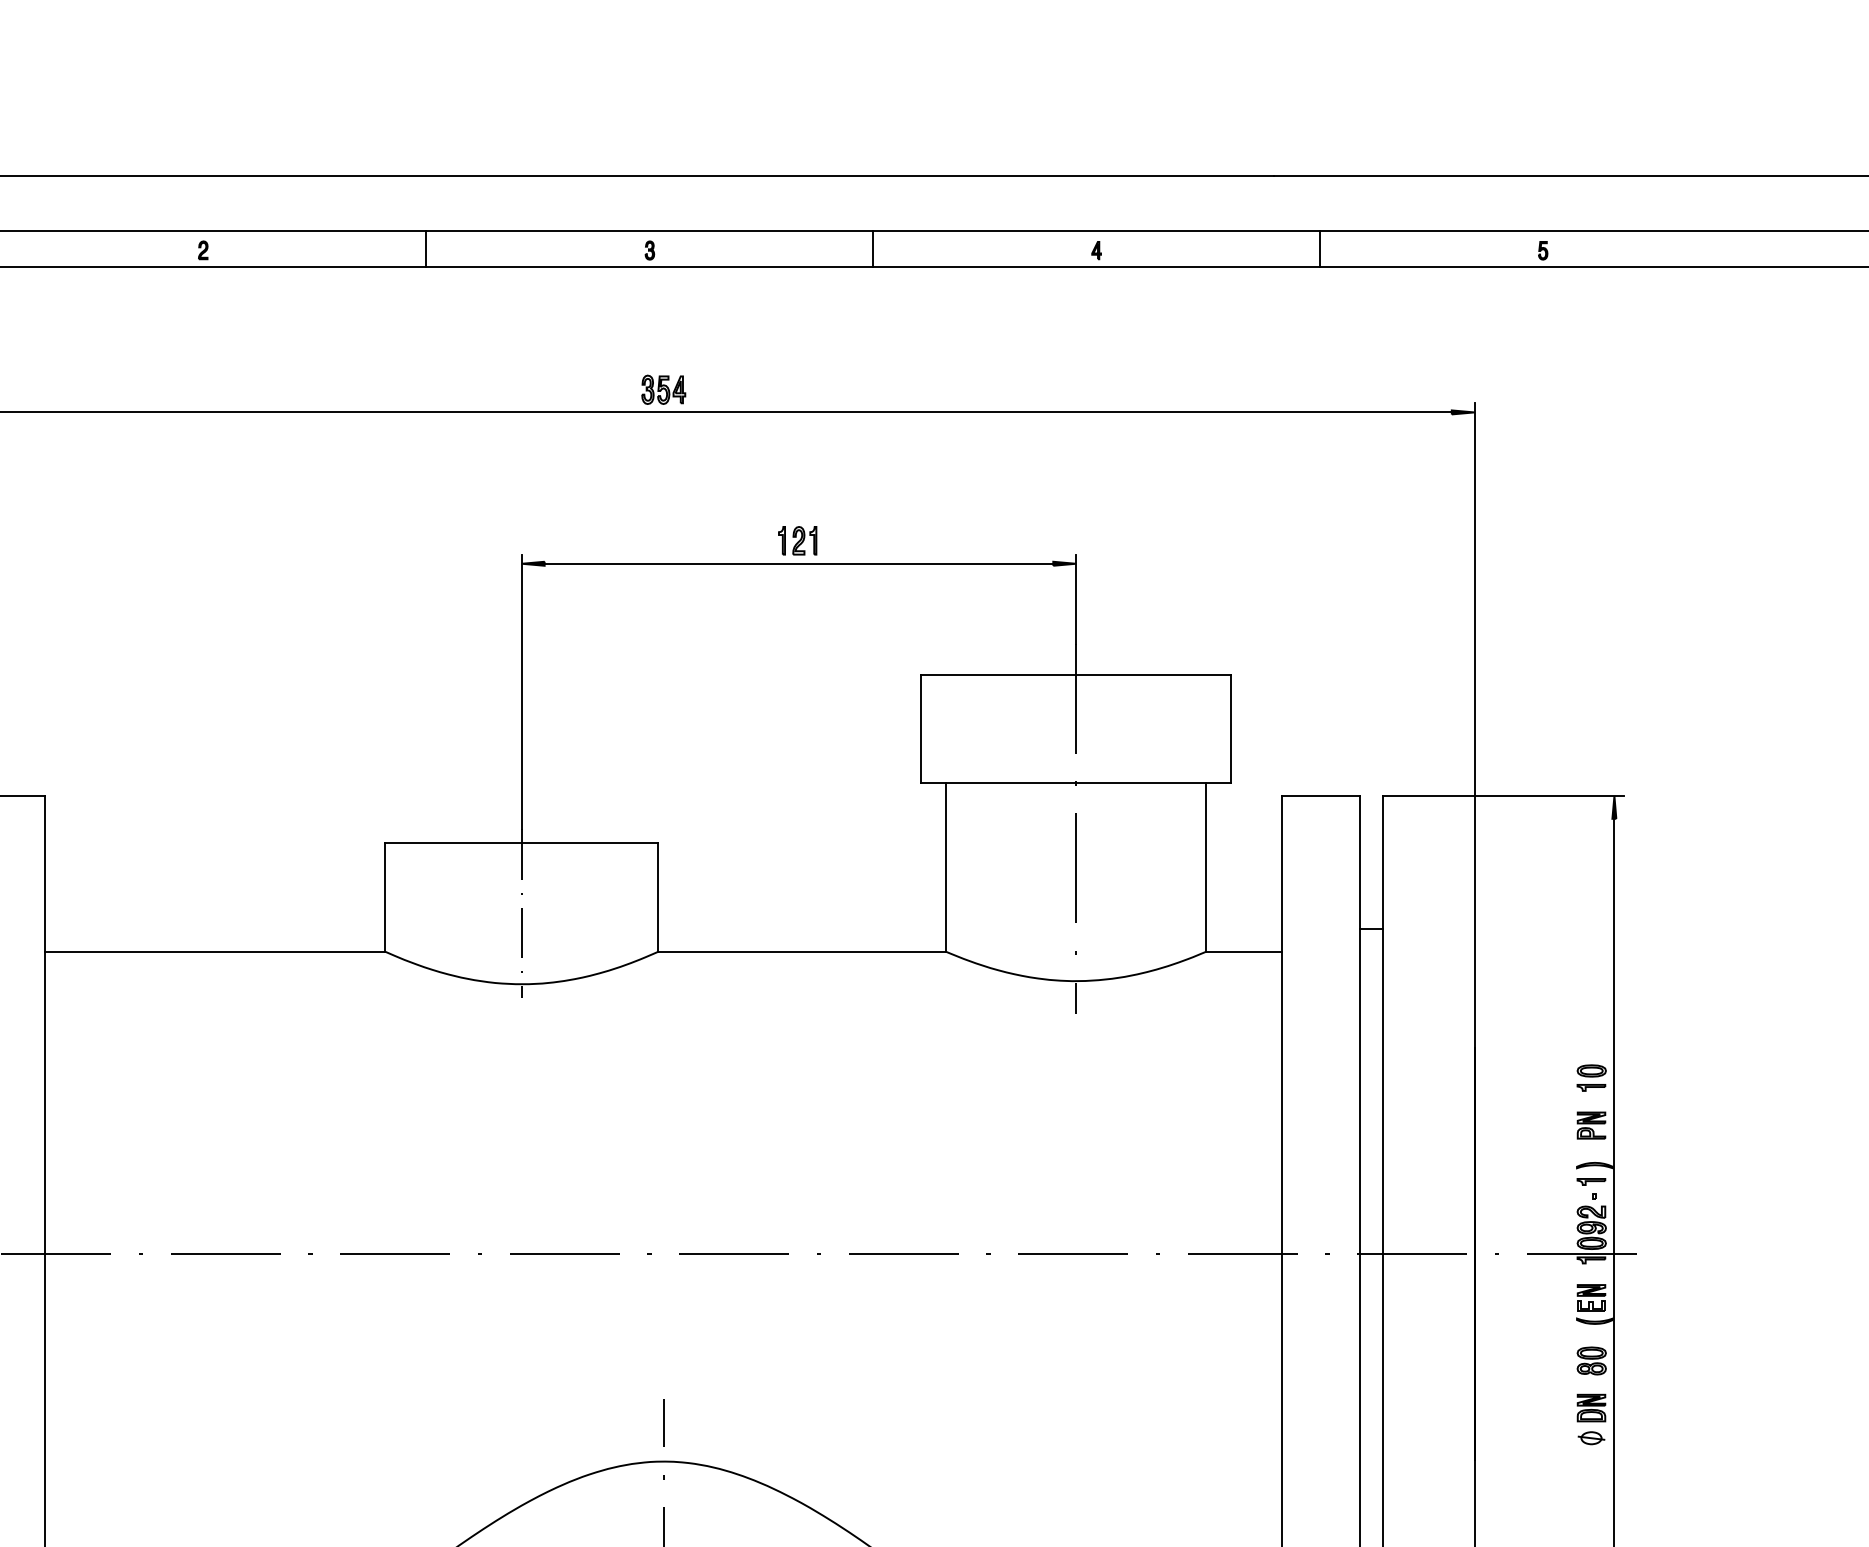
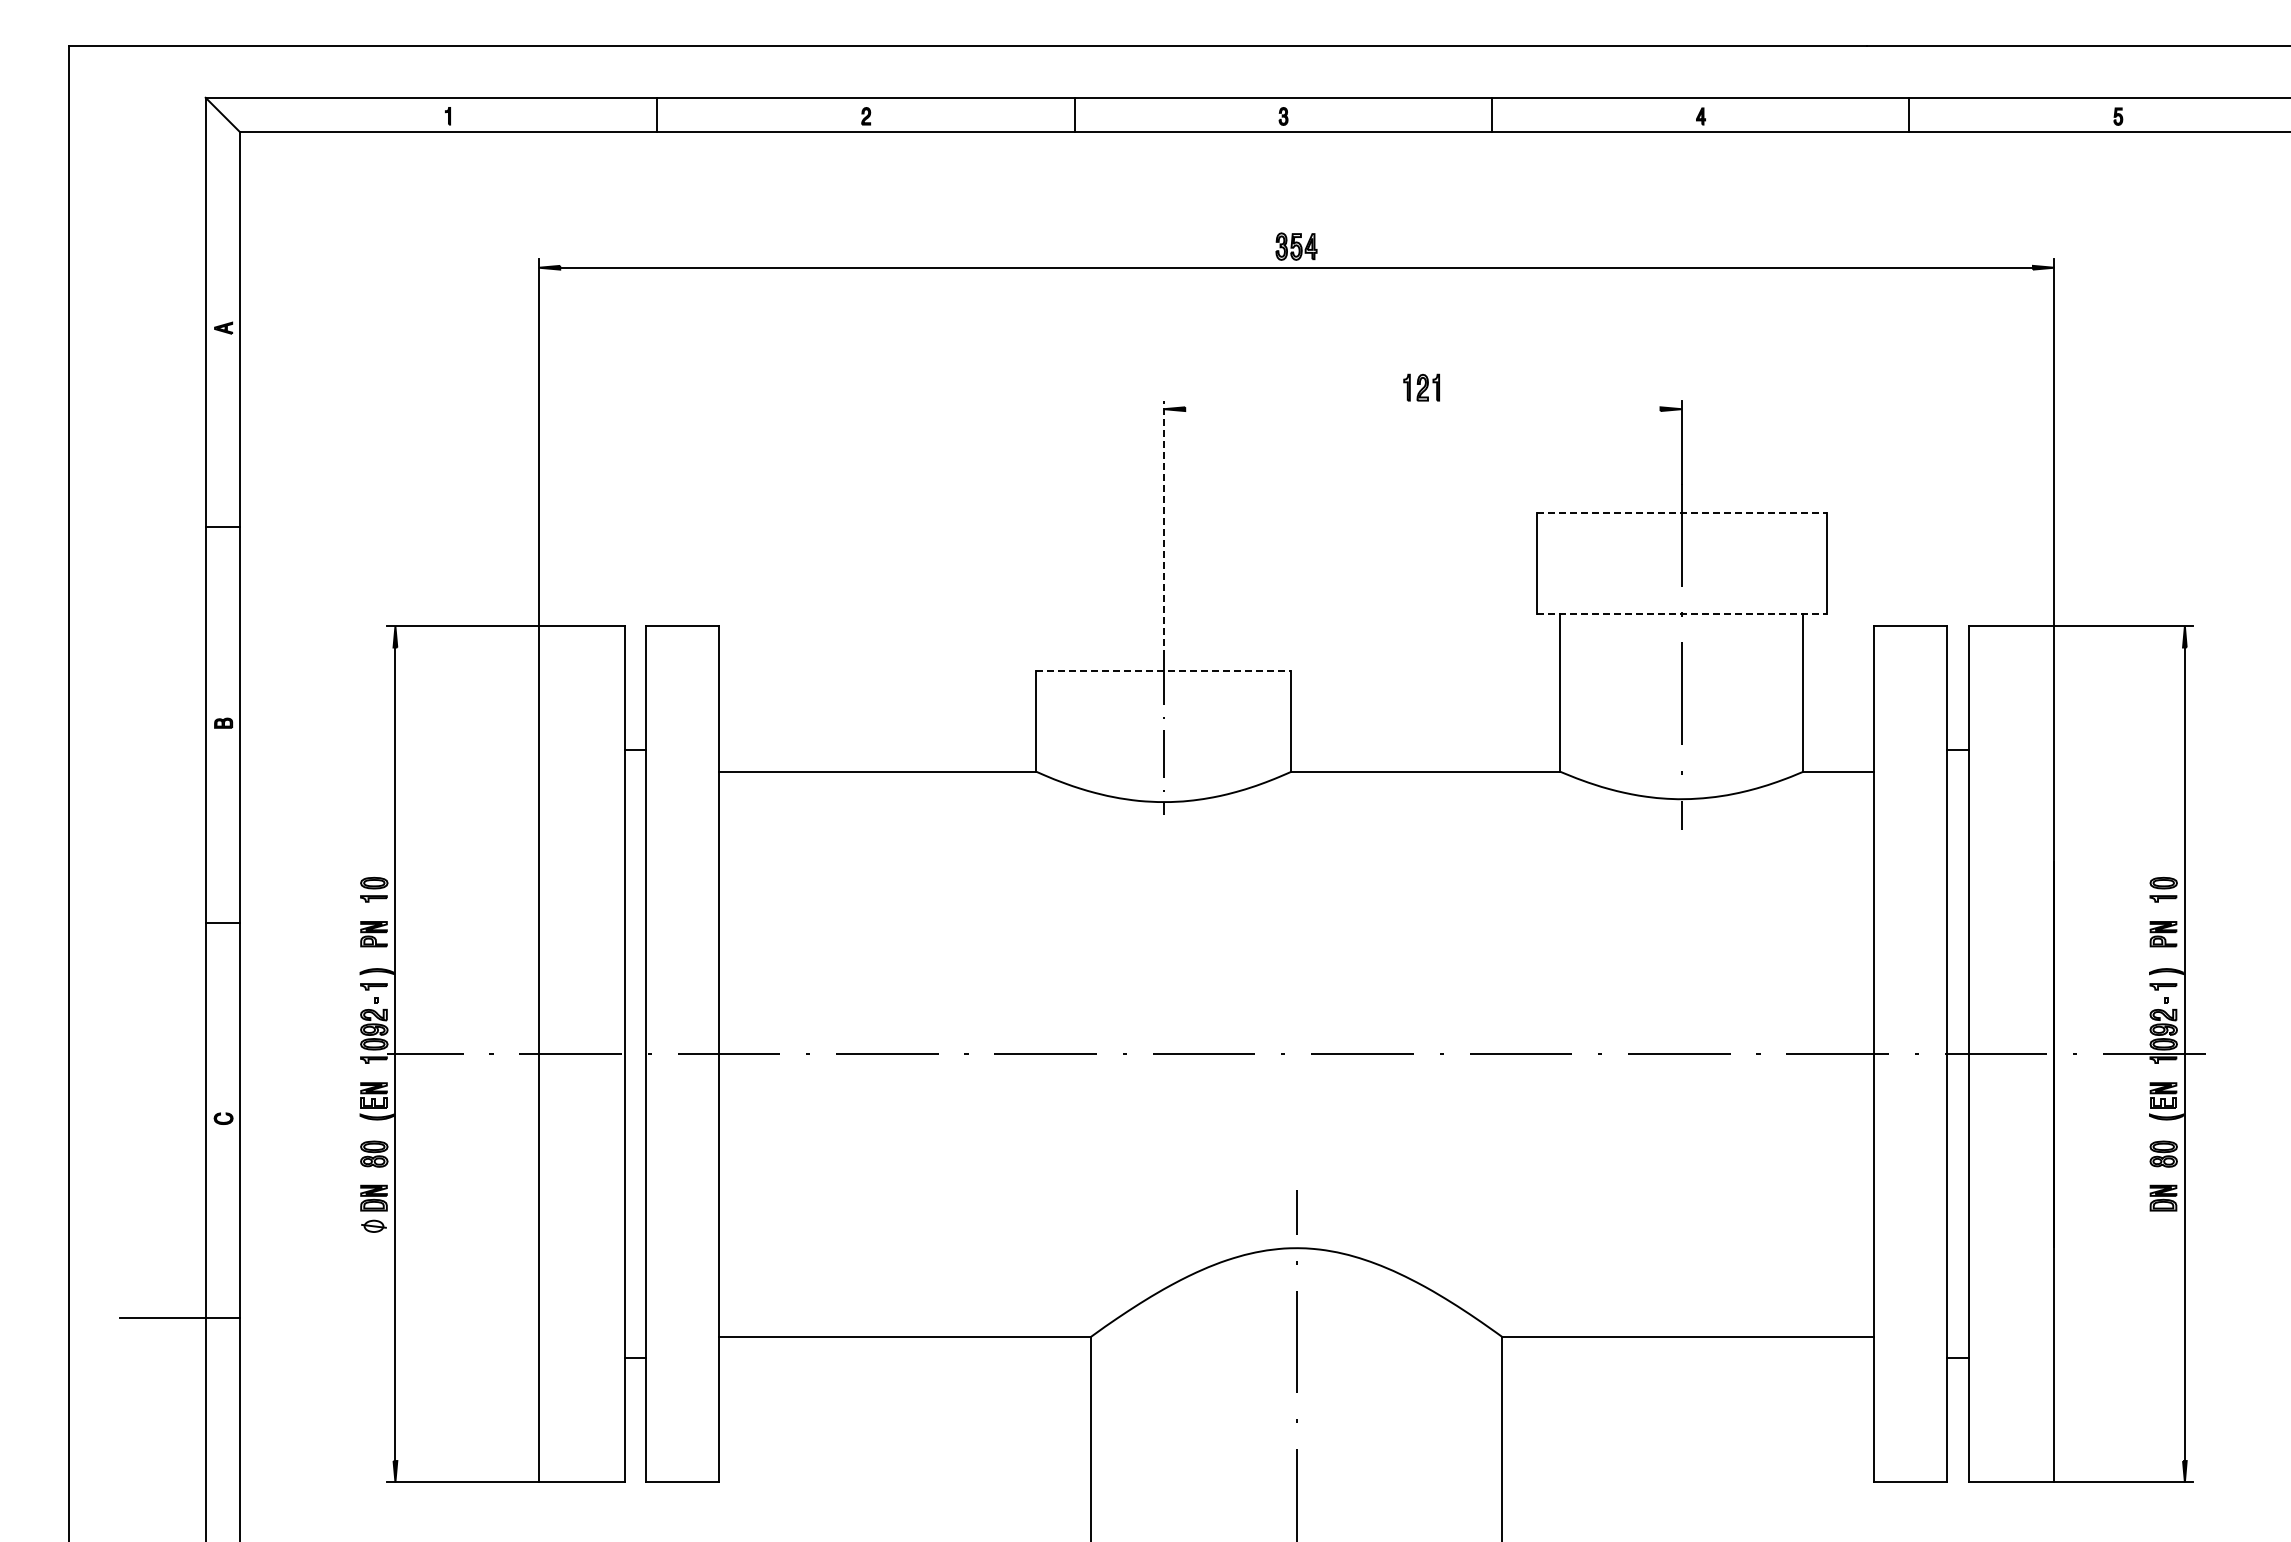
line: (798, 564) -> (1422, 409), removed
line: (1075, 674) -> (1681, 512), solid -> dashed
line: (521, 691) -> (1163, 528), solid -> dashed
line: (1075, 783) -> (1681, 614), solid -> dashed
line: (521, 843) -> (1163, 670), solid -> dashed
part: (1591, 1437) -> (2163, 1225), removed

